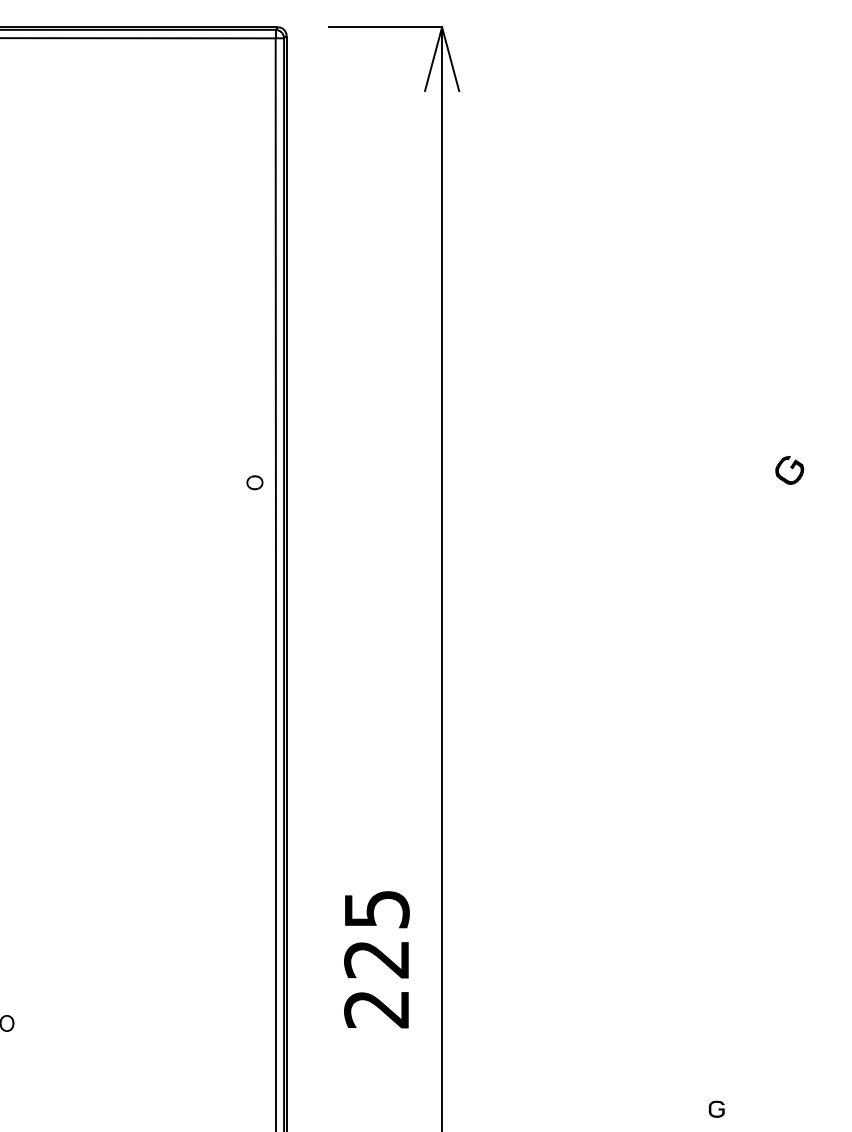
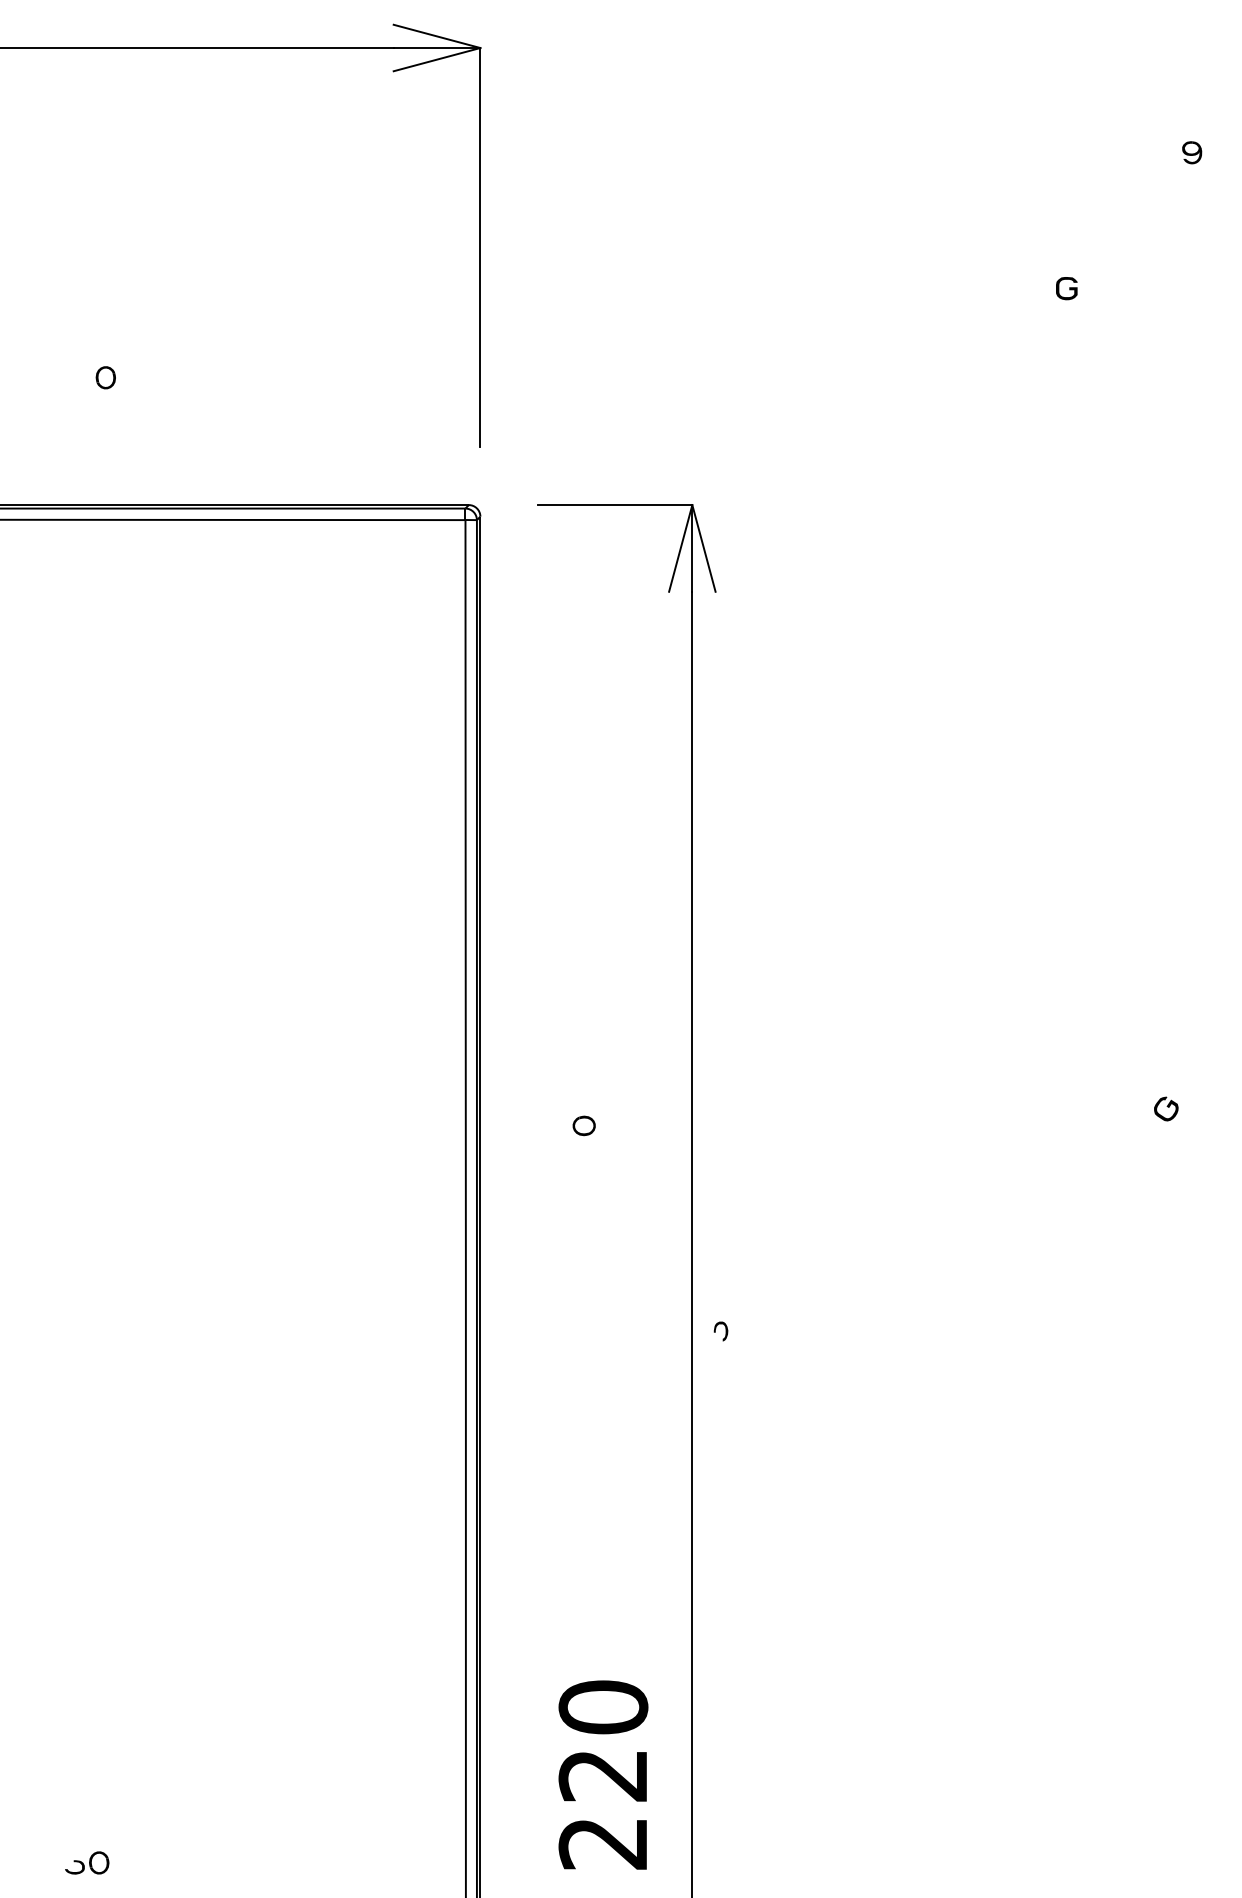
part: (789, 469) -> (1166, 1108), size x0.62
part: (254, 482) -> (583, 1125), moved
fill: (462, 633) -> (720, 1331), added
text: (376, 909) -> (603, 1707), 225 -> 220

